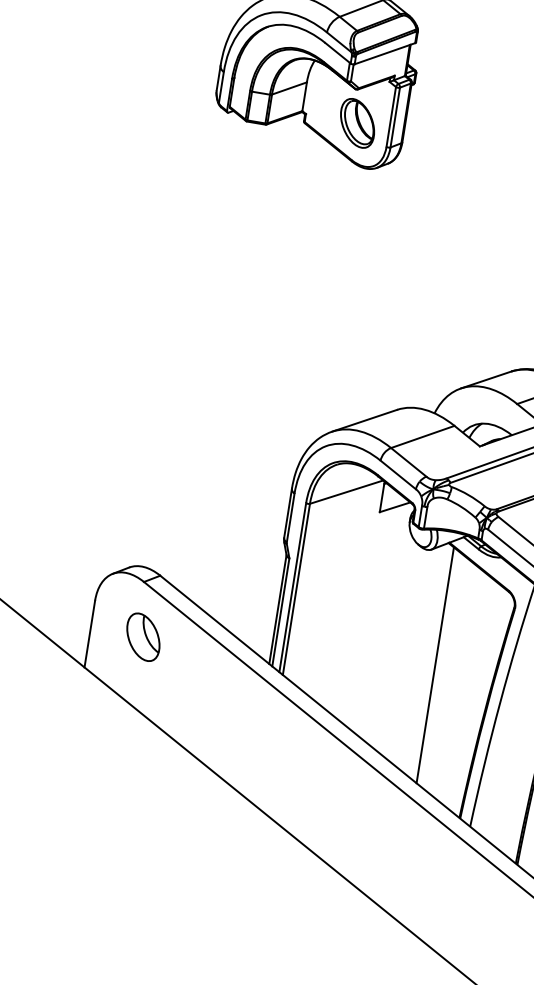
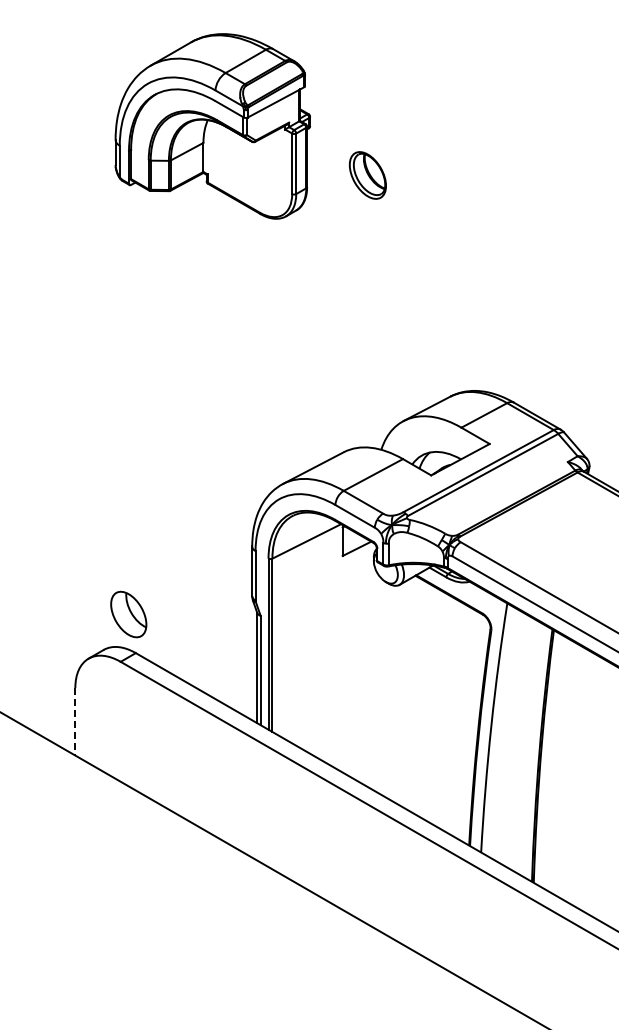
part: (357, 123) -> (367, 175), moved
line: (90, 633) -> (75, 721), solid -> dashed
part: (143, 637) -> (128, 614), moved
line: (435, 665) -> (421, 698), removed

